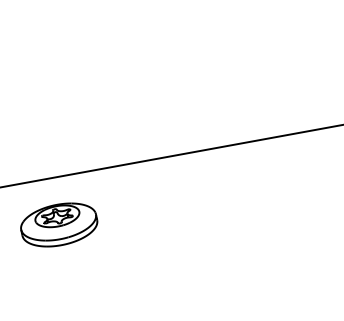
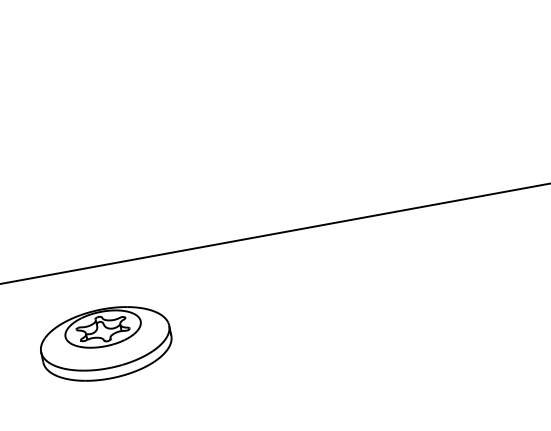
part: (59, 224) -> (106, 343), moved

